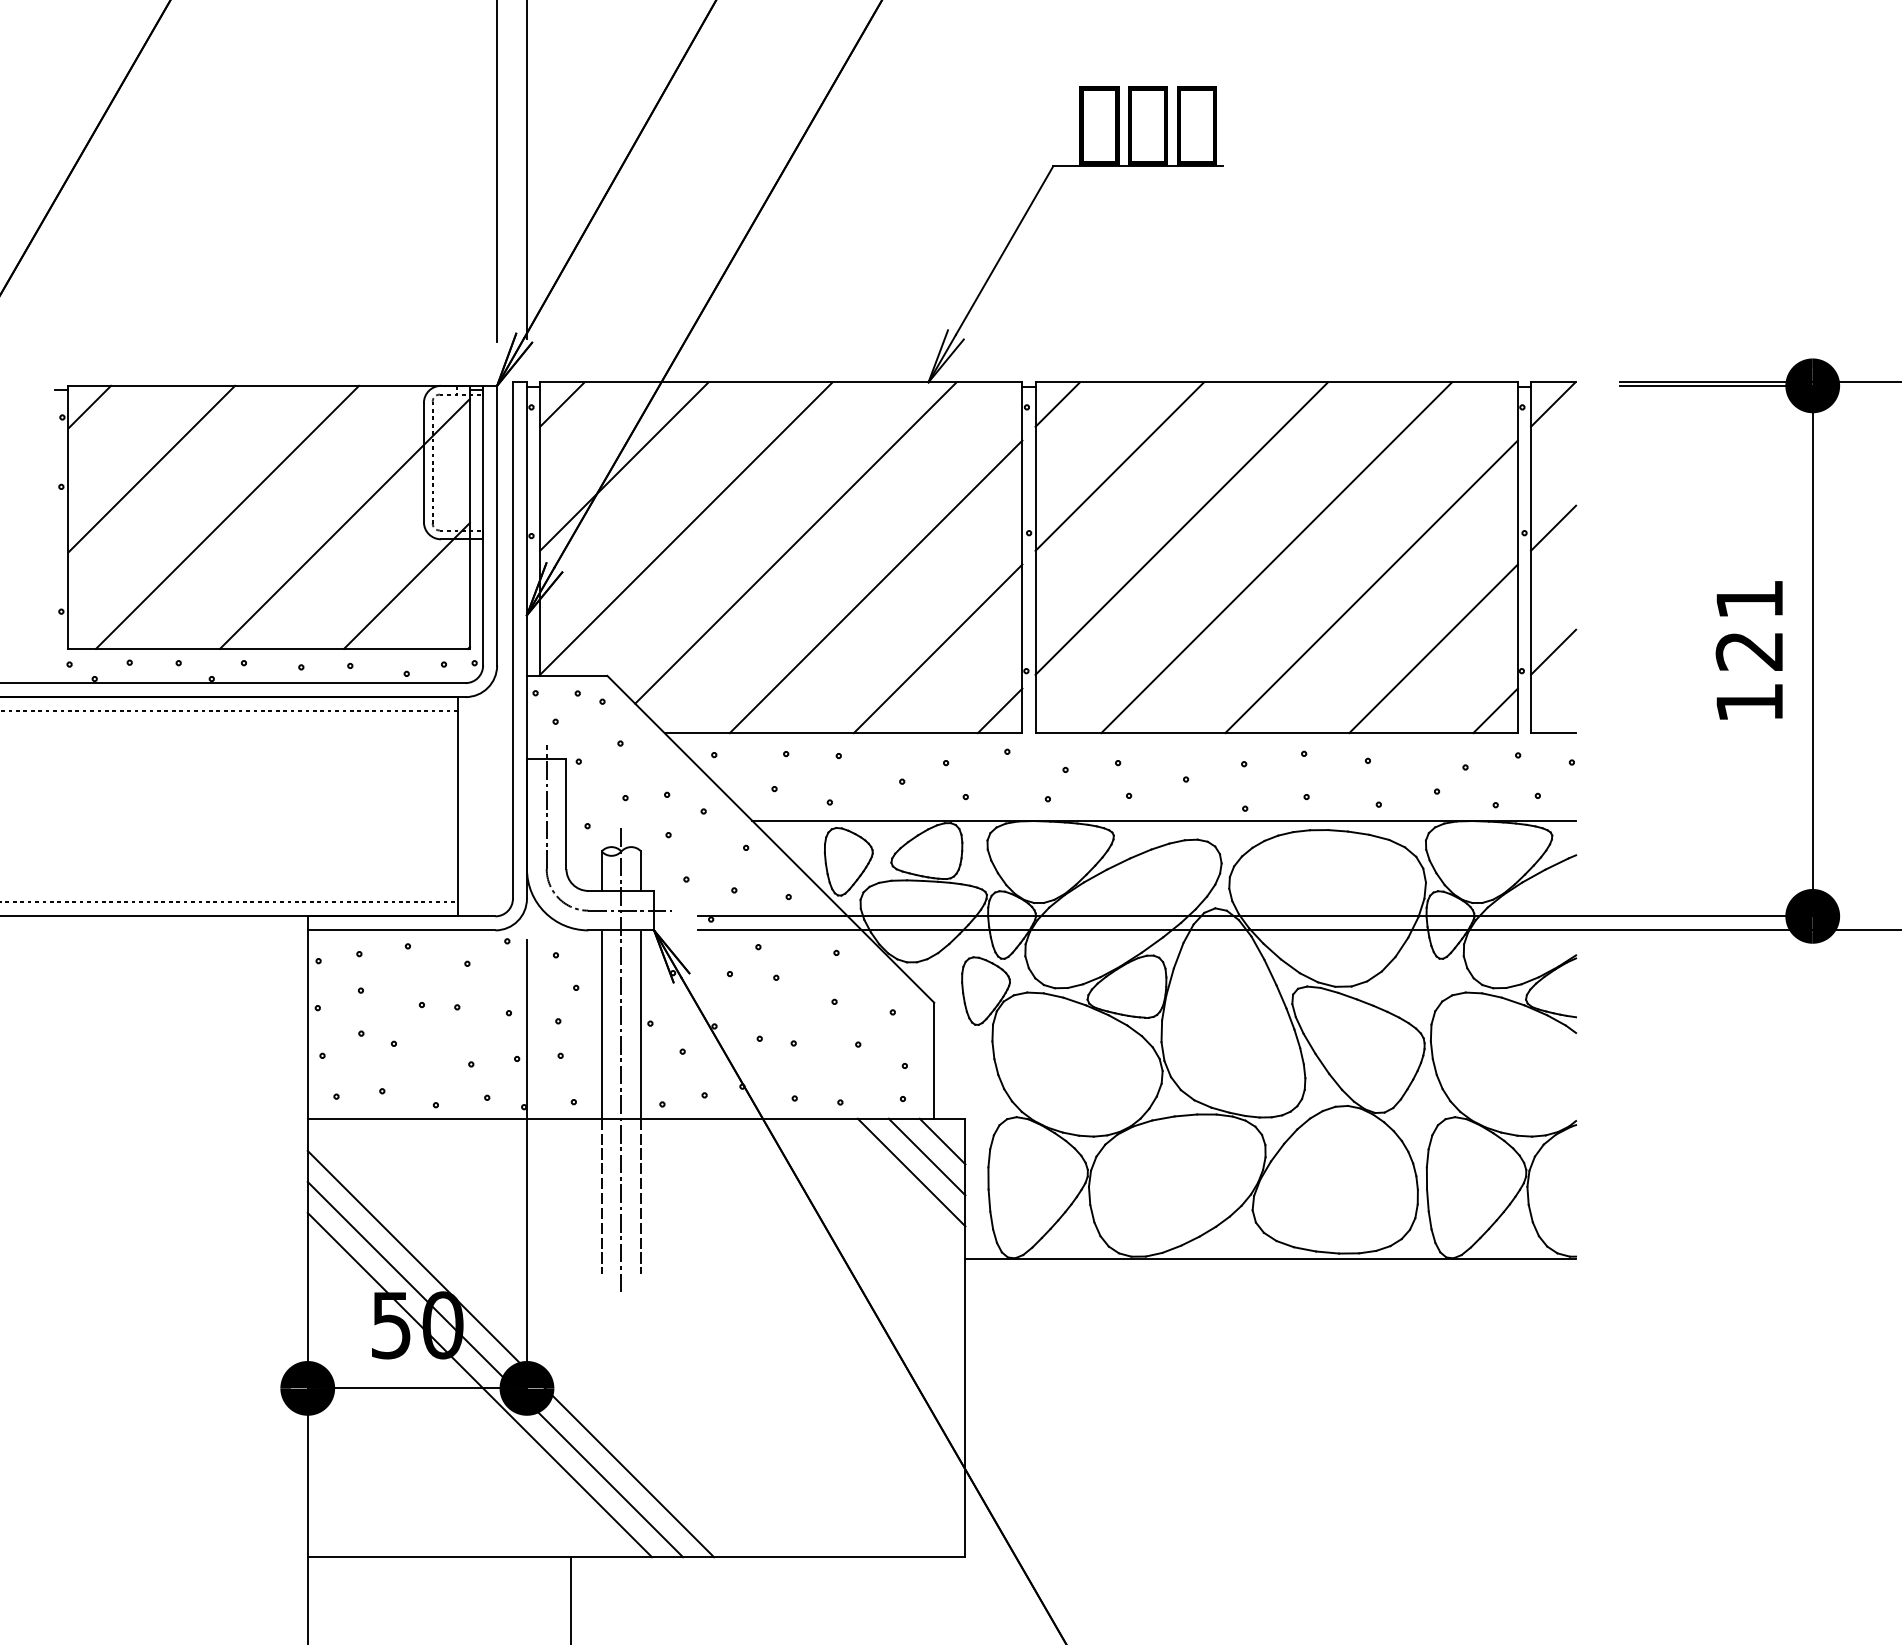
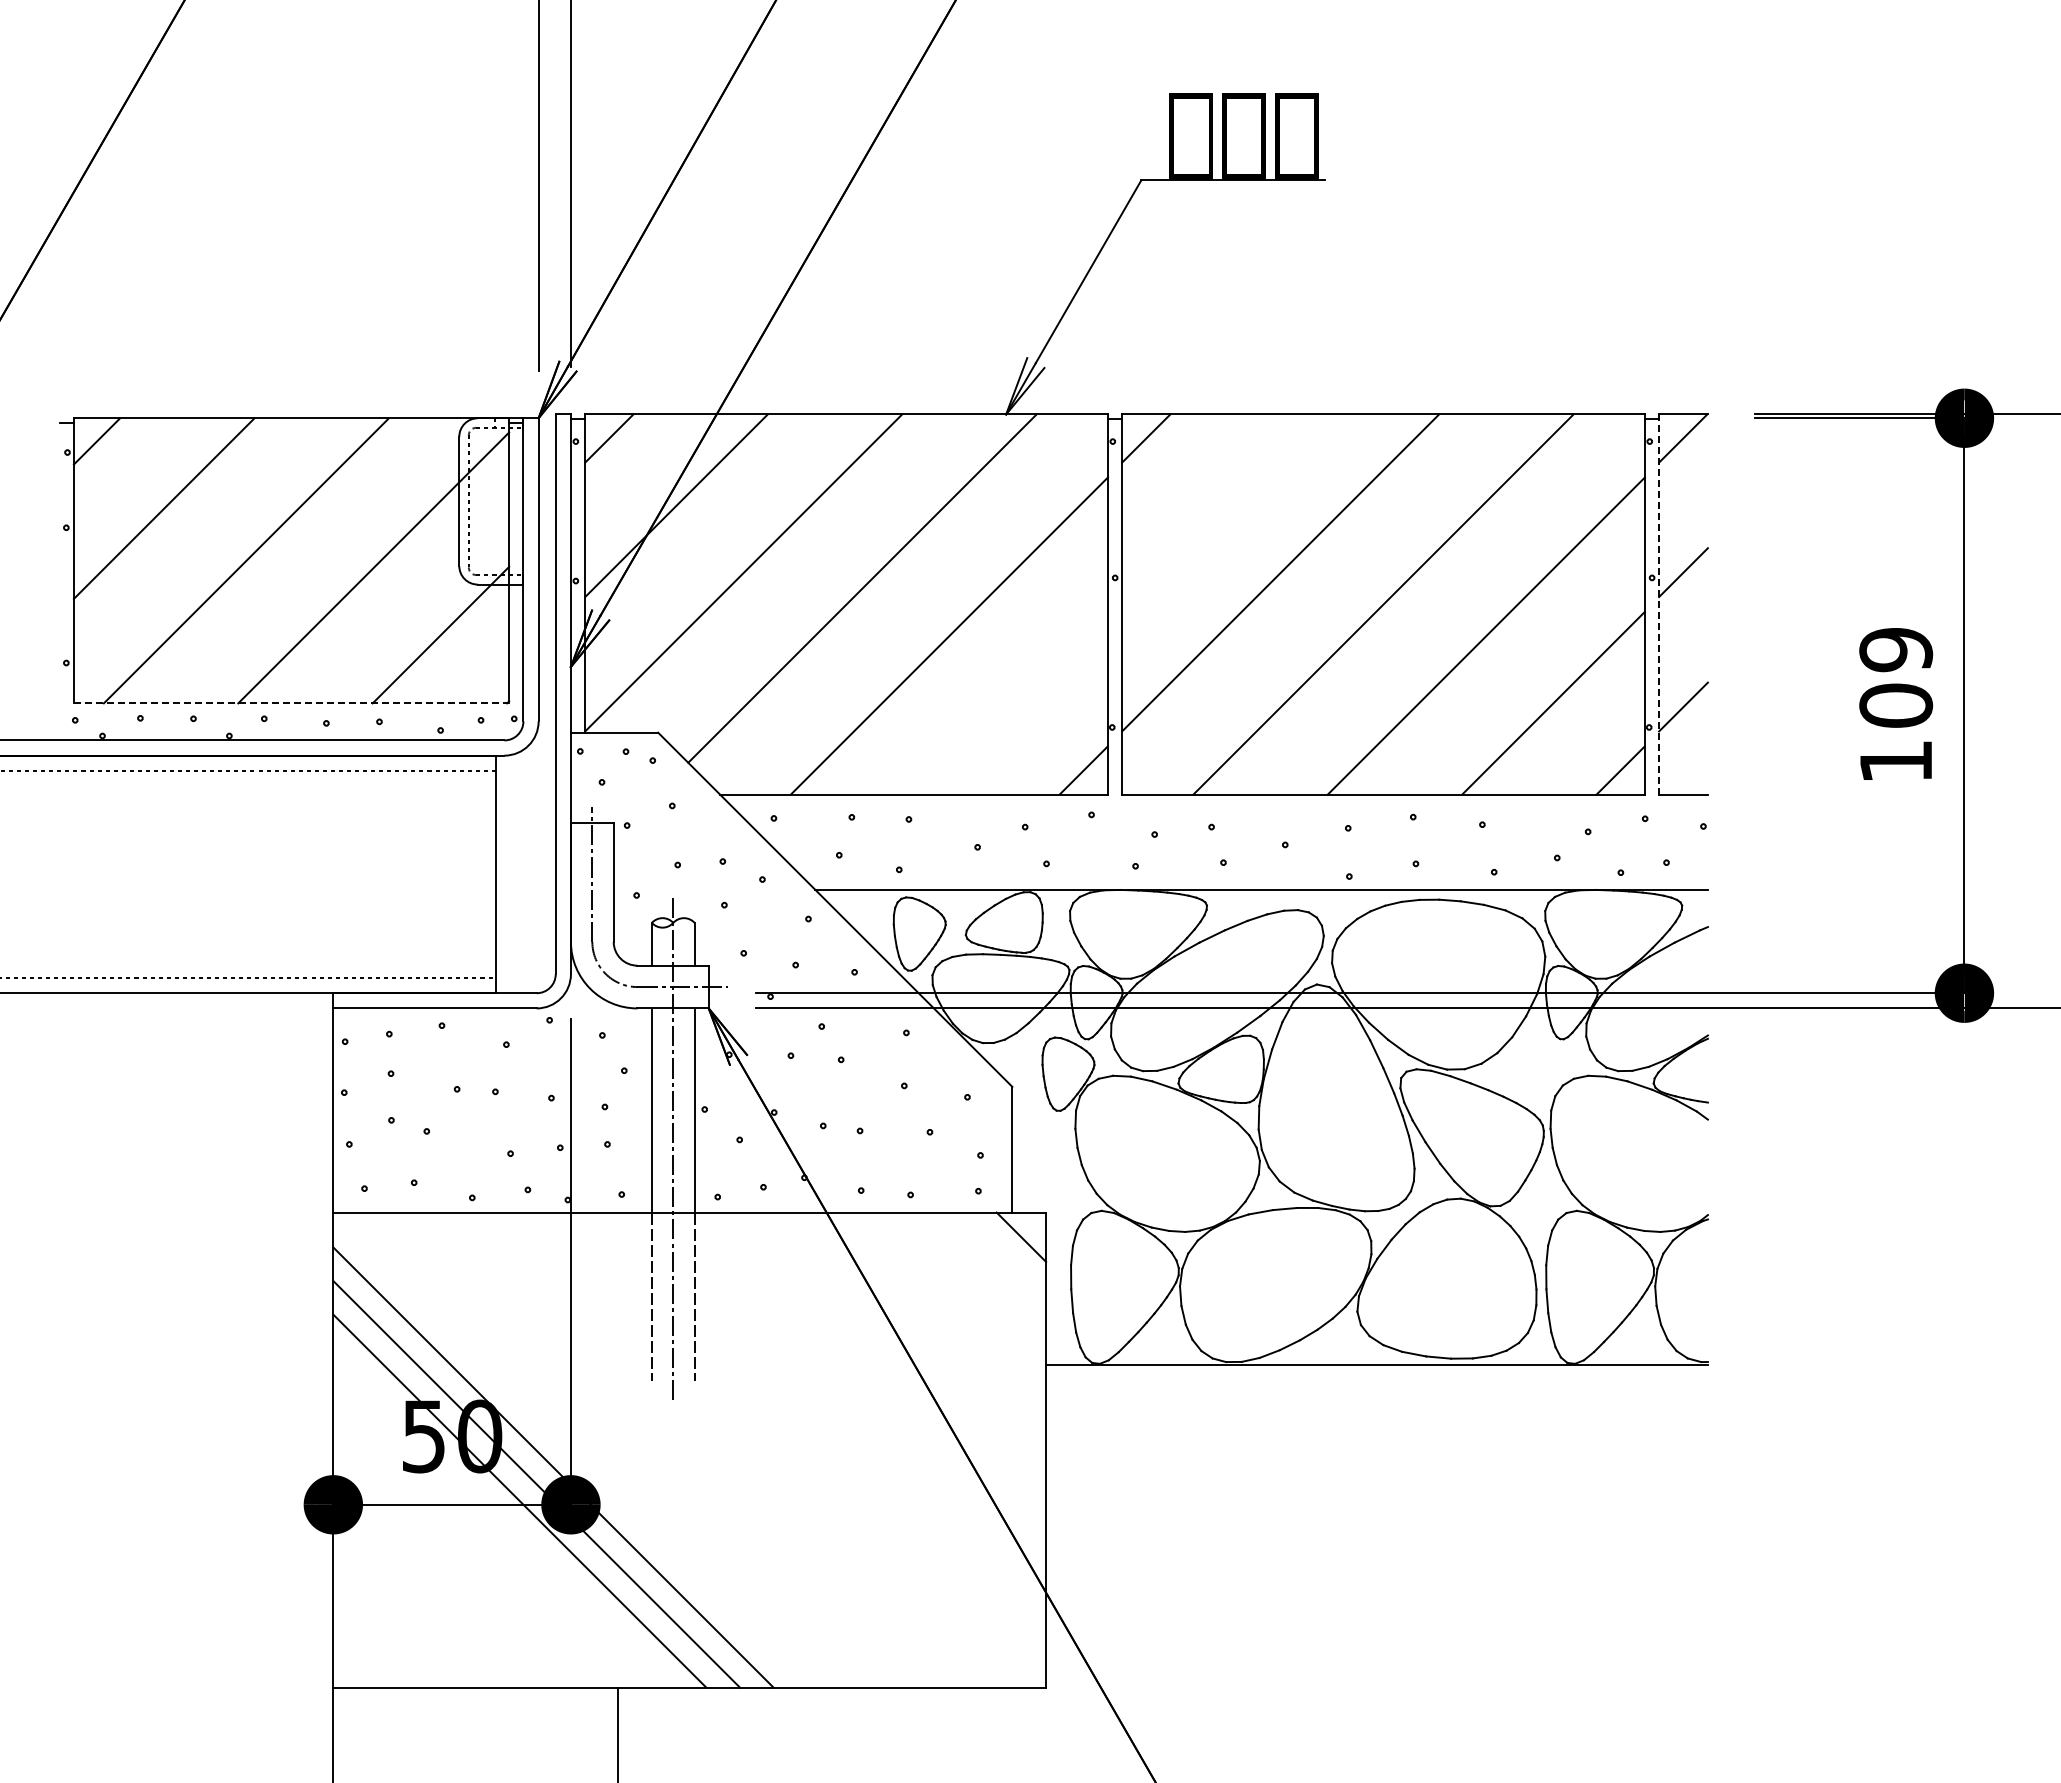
line: (1119, 466) -> (1213, 505), removed
line: (1531, 558) -> (1659, 605), solid -> dashed
text: (1750, 625) -> (1896, 677), 121 -> 109
line: (938, 648) -> (1016, 702), removed
line: (269, 649) -> (291, 703), solid -> dashed
line: (927, 1156) -> (1004, 1253), removed
line: (911, 1172) -> (987, 1270), removed

